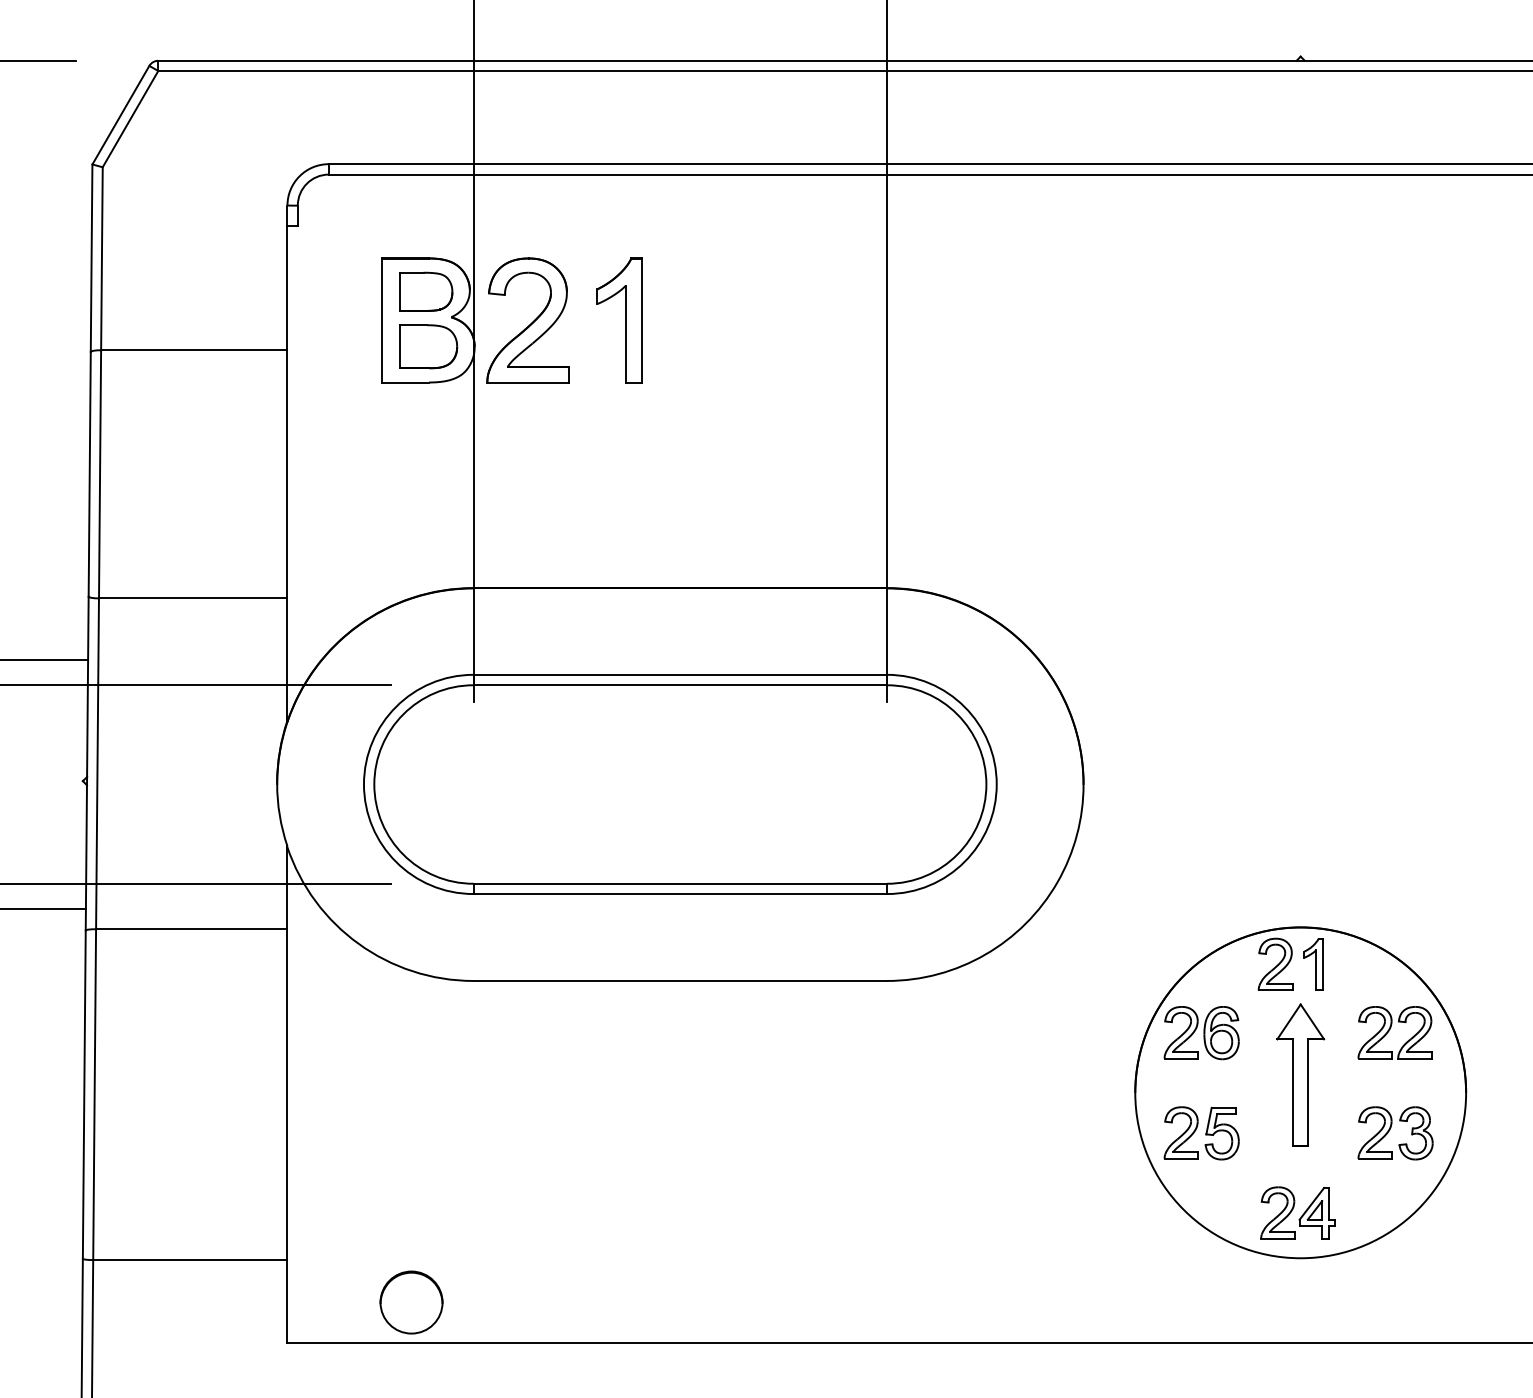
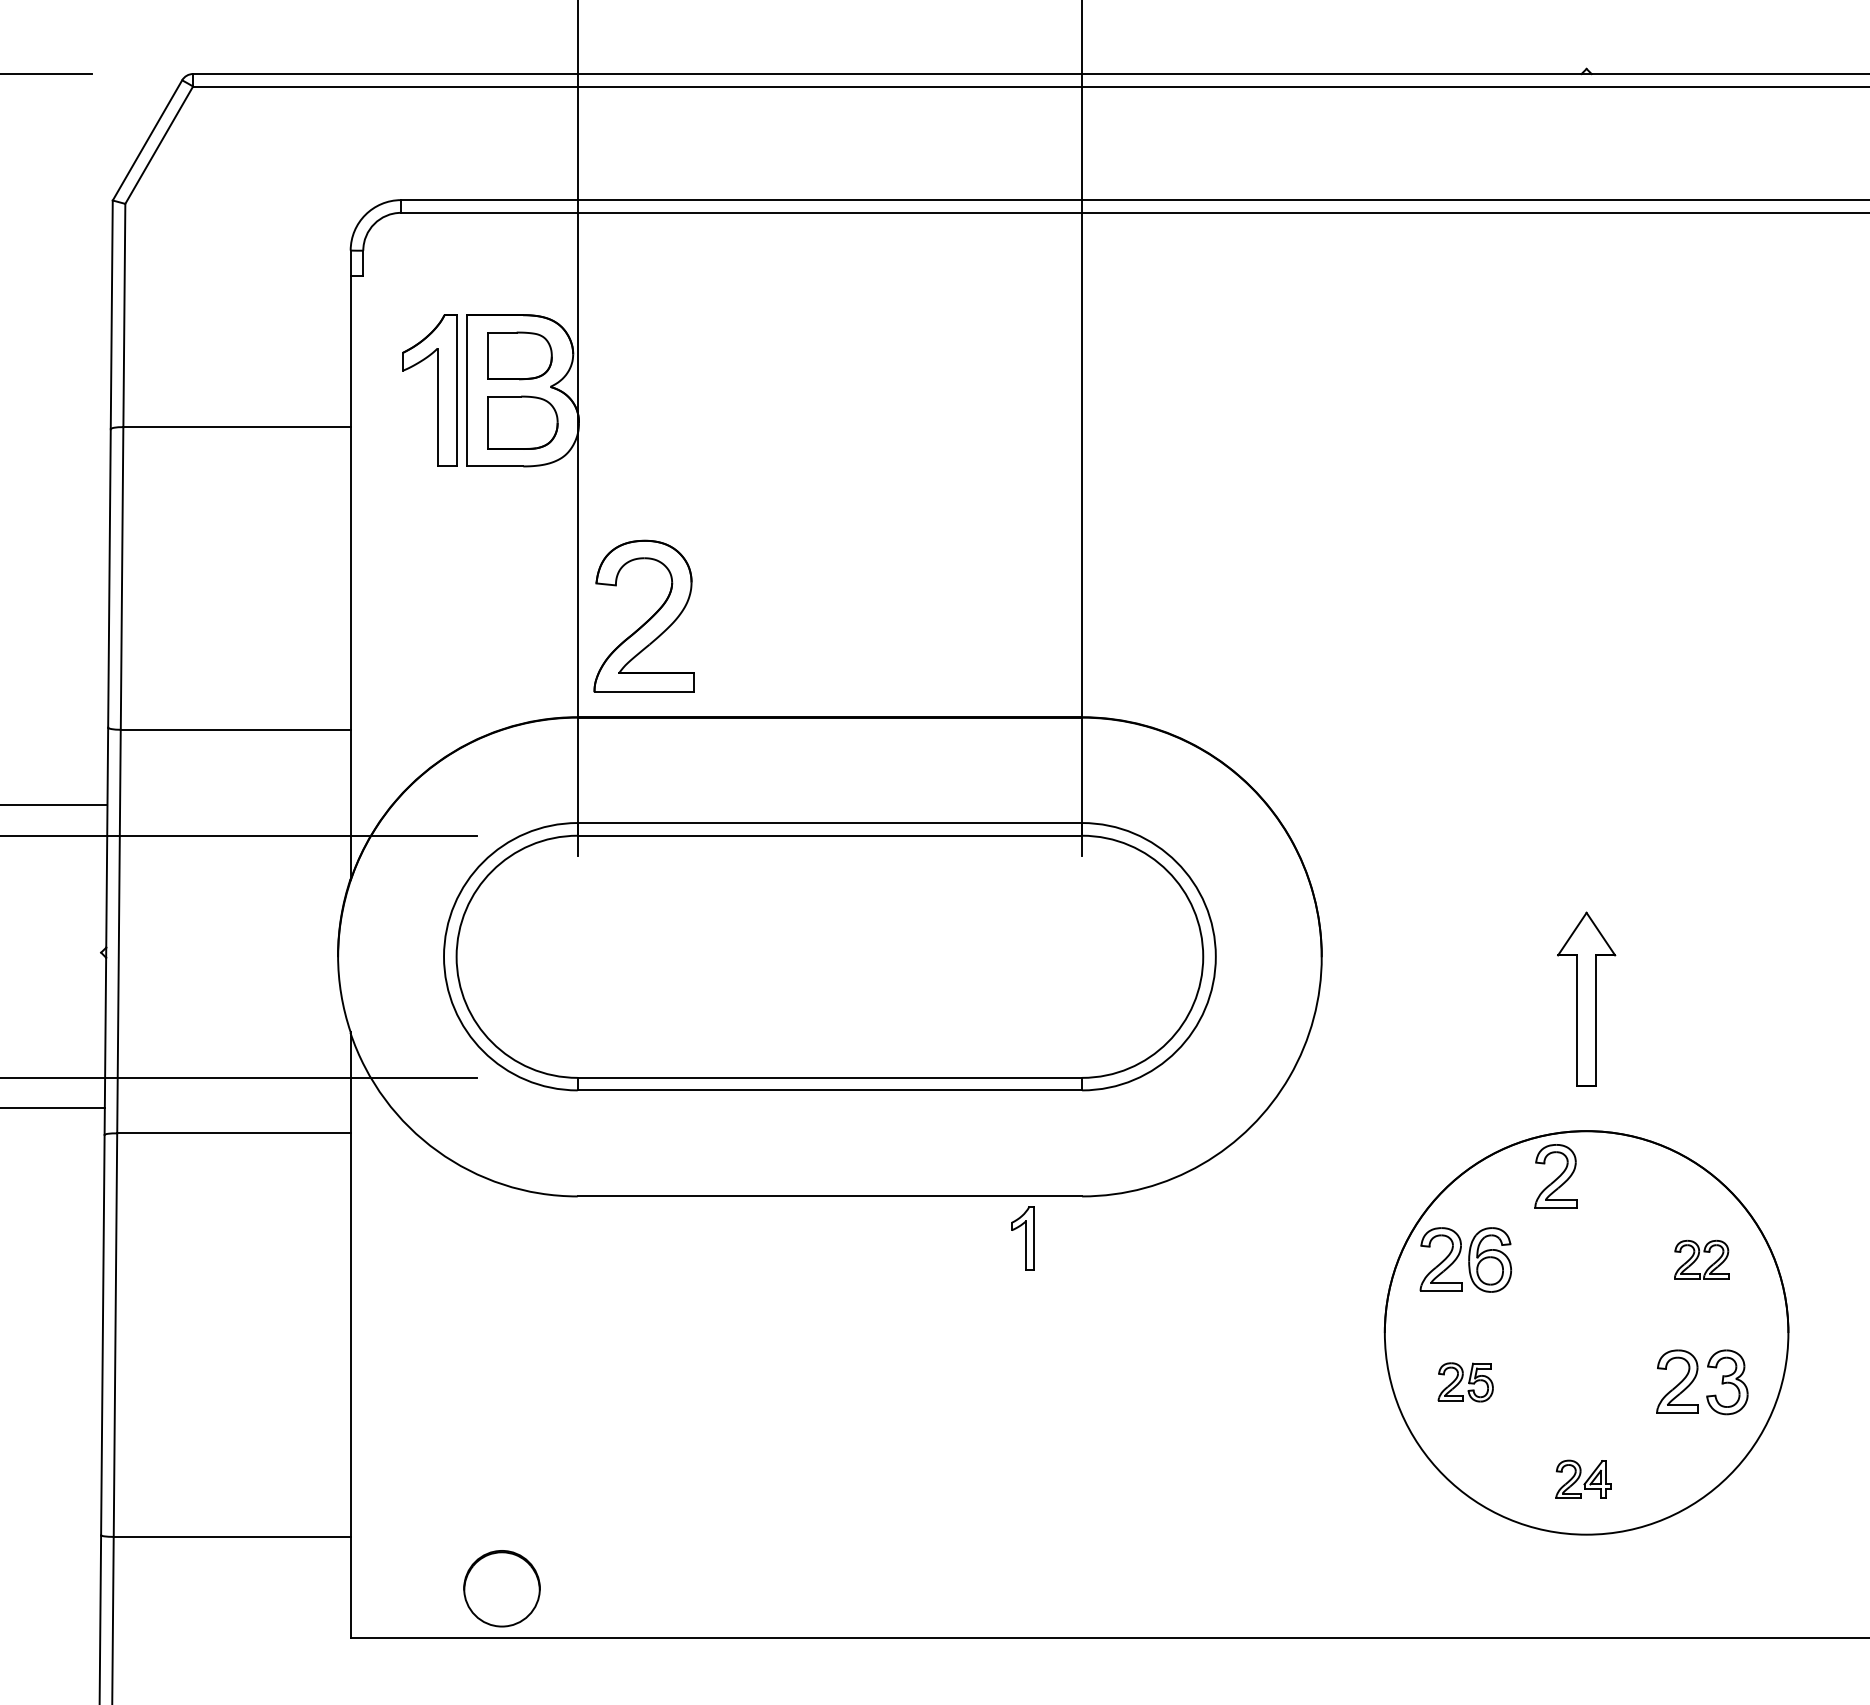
part: (527, 320) -> (643, 616), moved
part: (619, 320) -> (430, 390), moved
part: (1313, 964) -> (1022, 1238), moved
part: (1394, 1032) -> (1701, 1259), size x0.6
part: (1300, 1074) -> (1586, 998), moved
part: (1201, 1133) -> (1465, 1382), size x0.6
part: (1297, 1212) -> (1582, 1478), size x0.6

